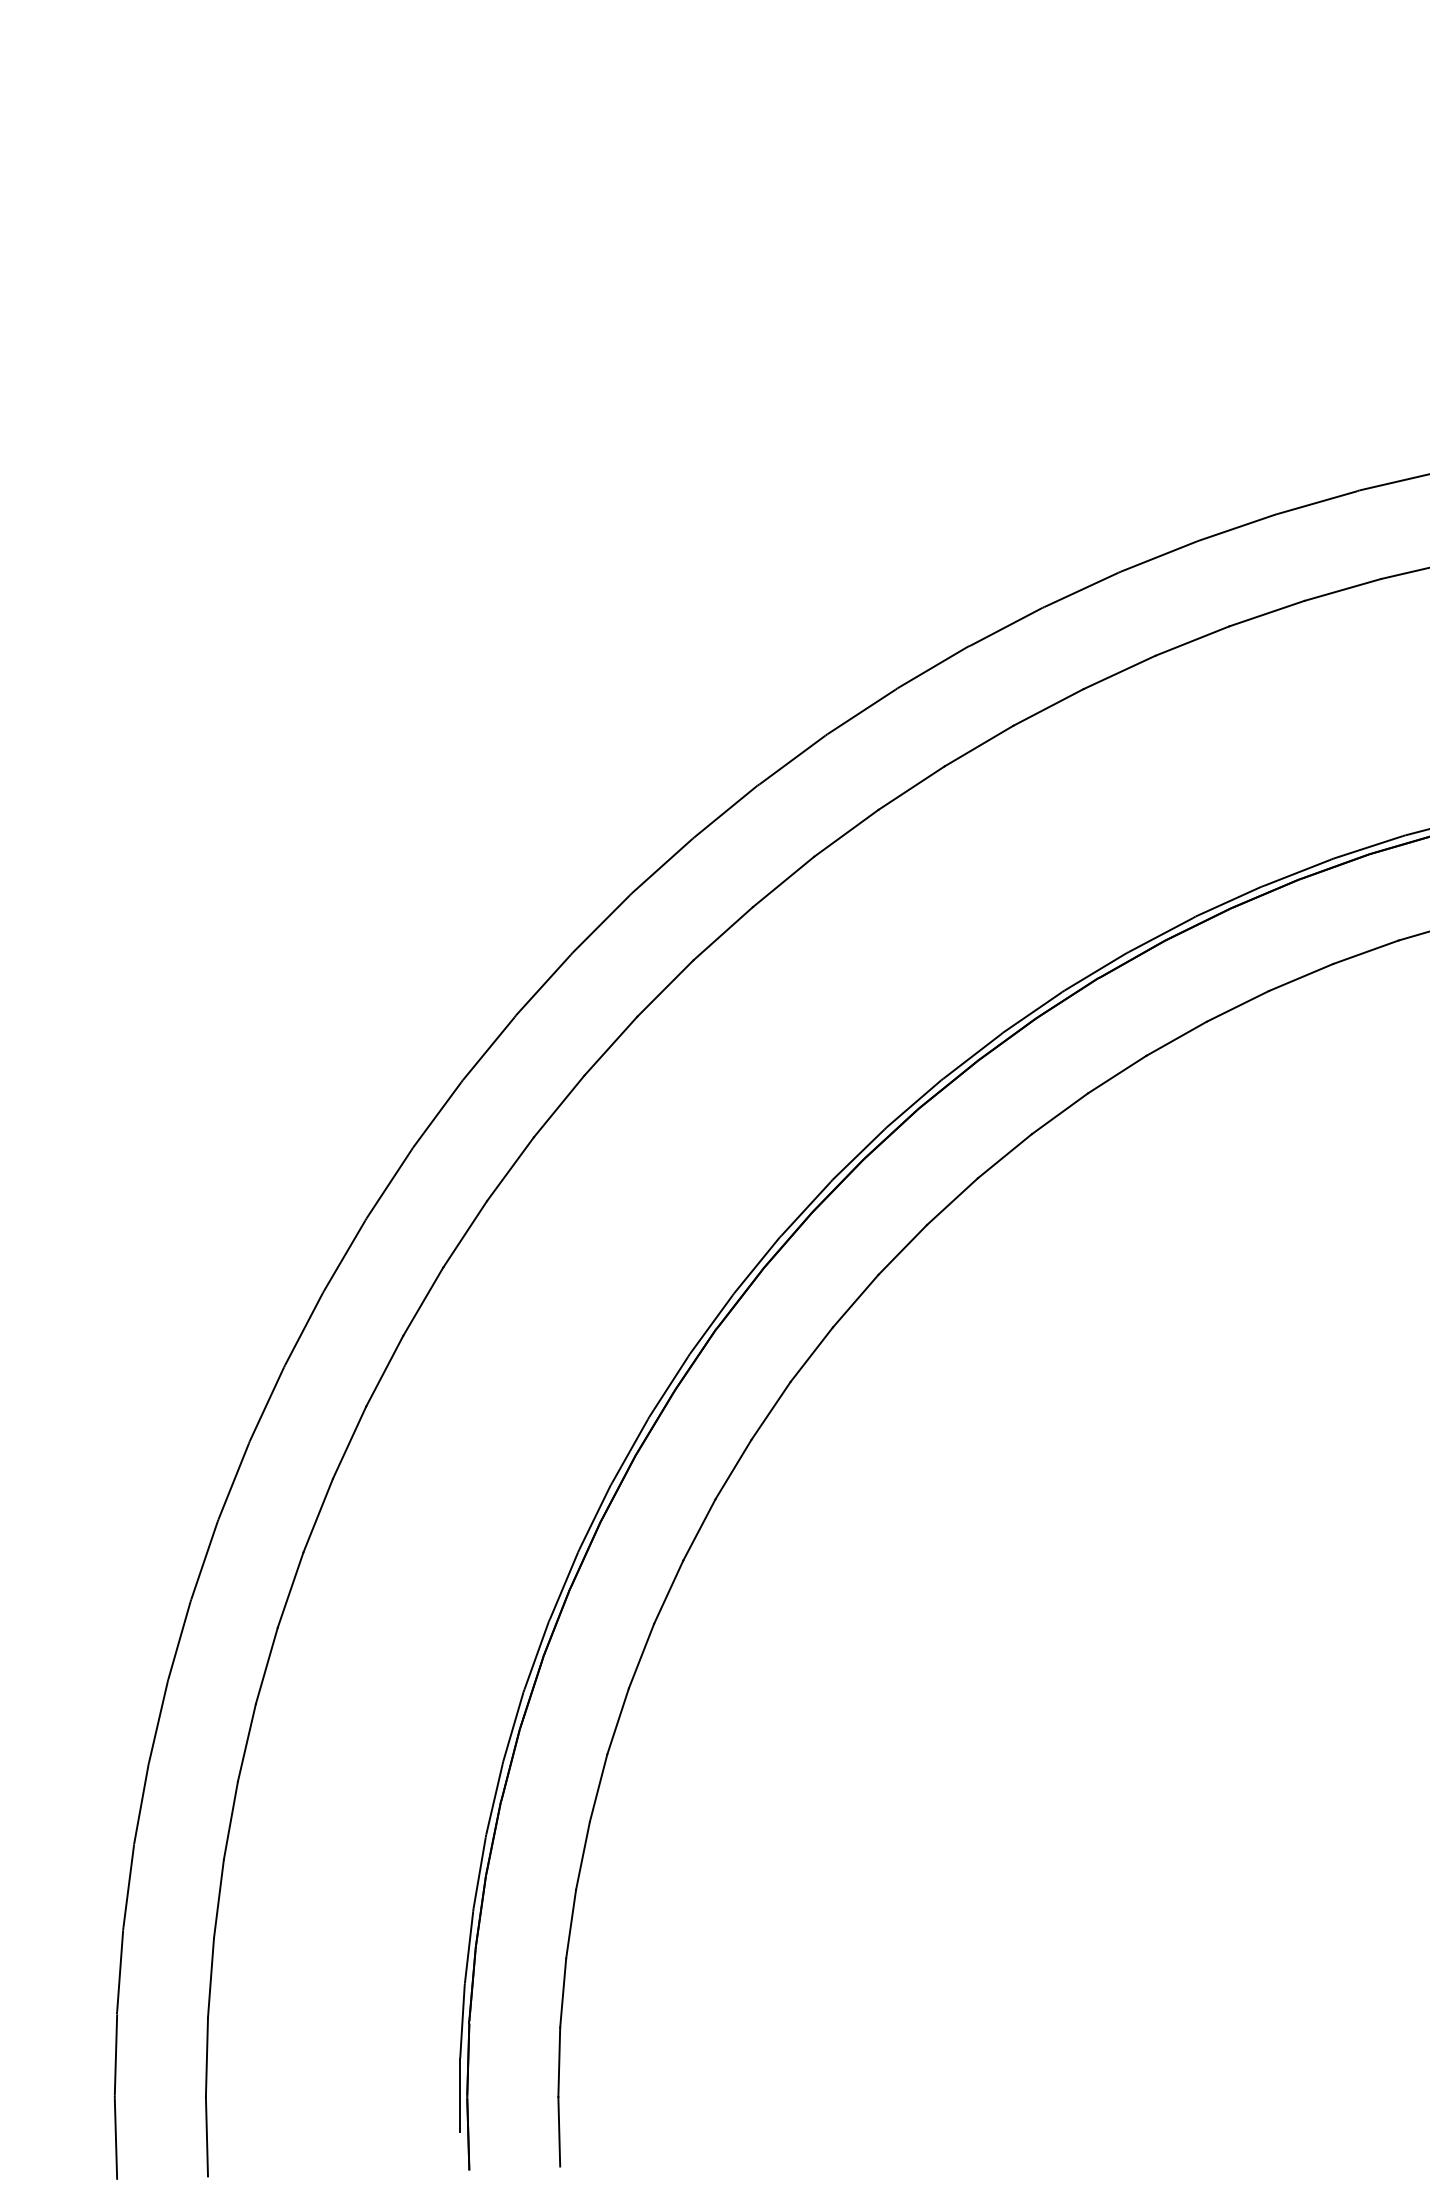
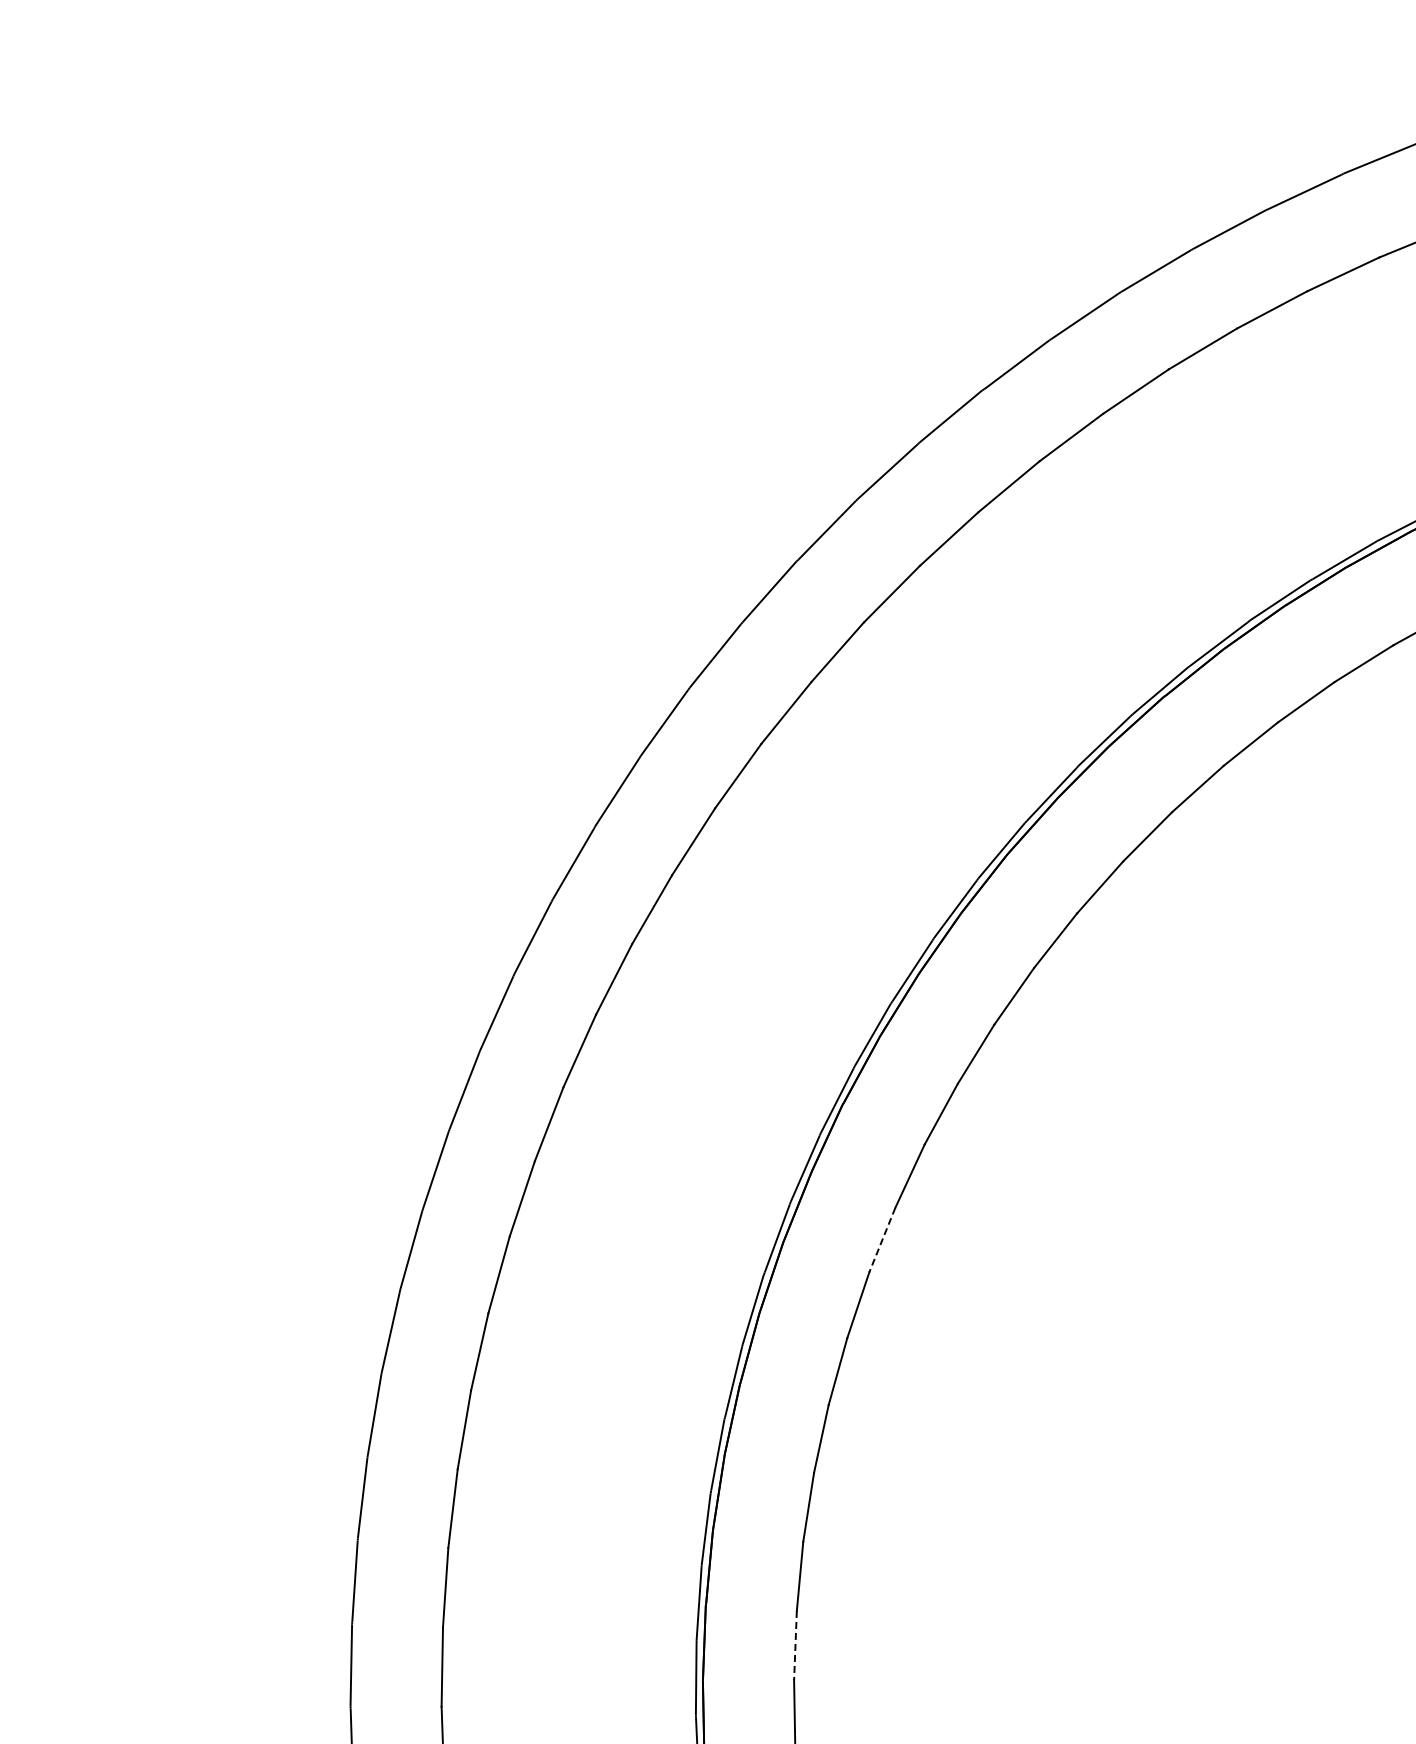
line: (733, 1469) -> (882, 1240), solid -> dashed
line: (582, 1855) -> (794, 1645), solid -> dashed

